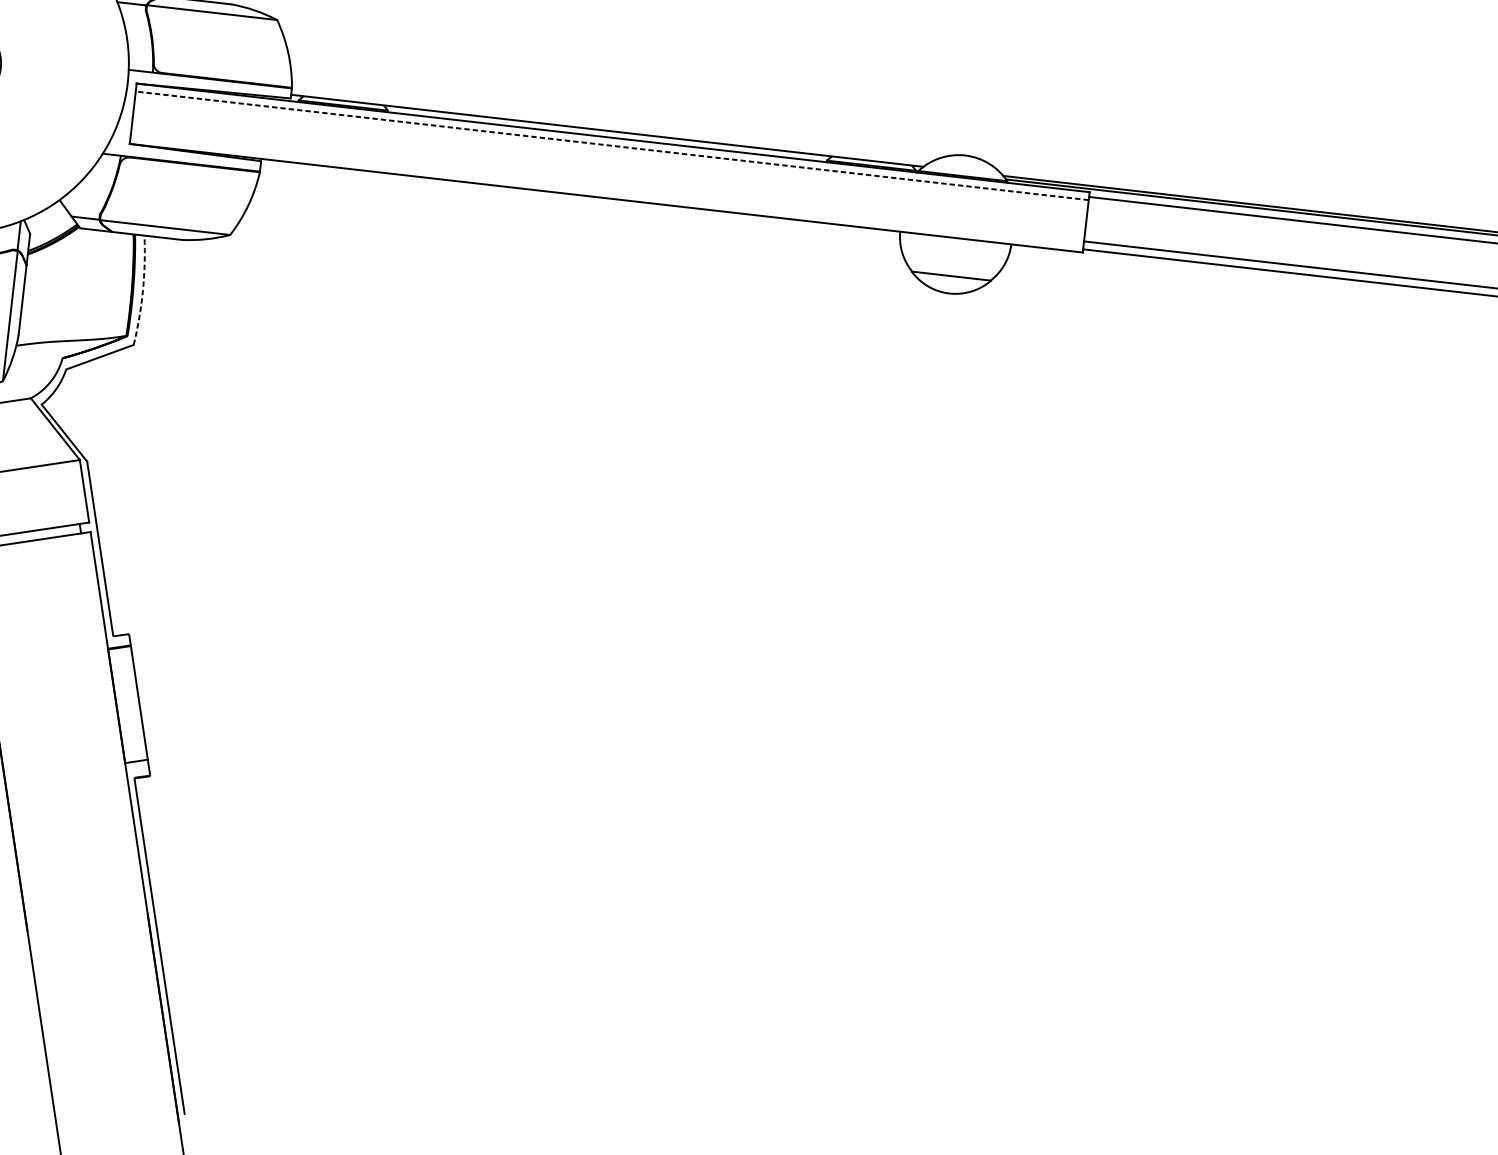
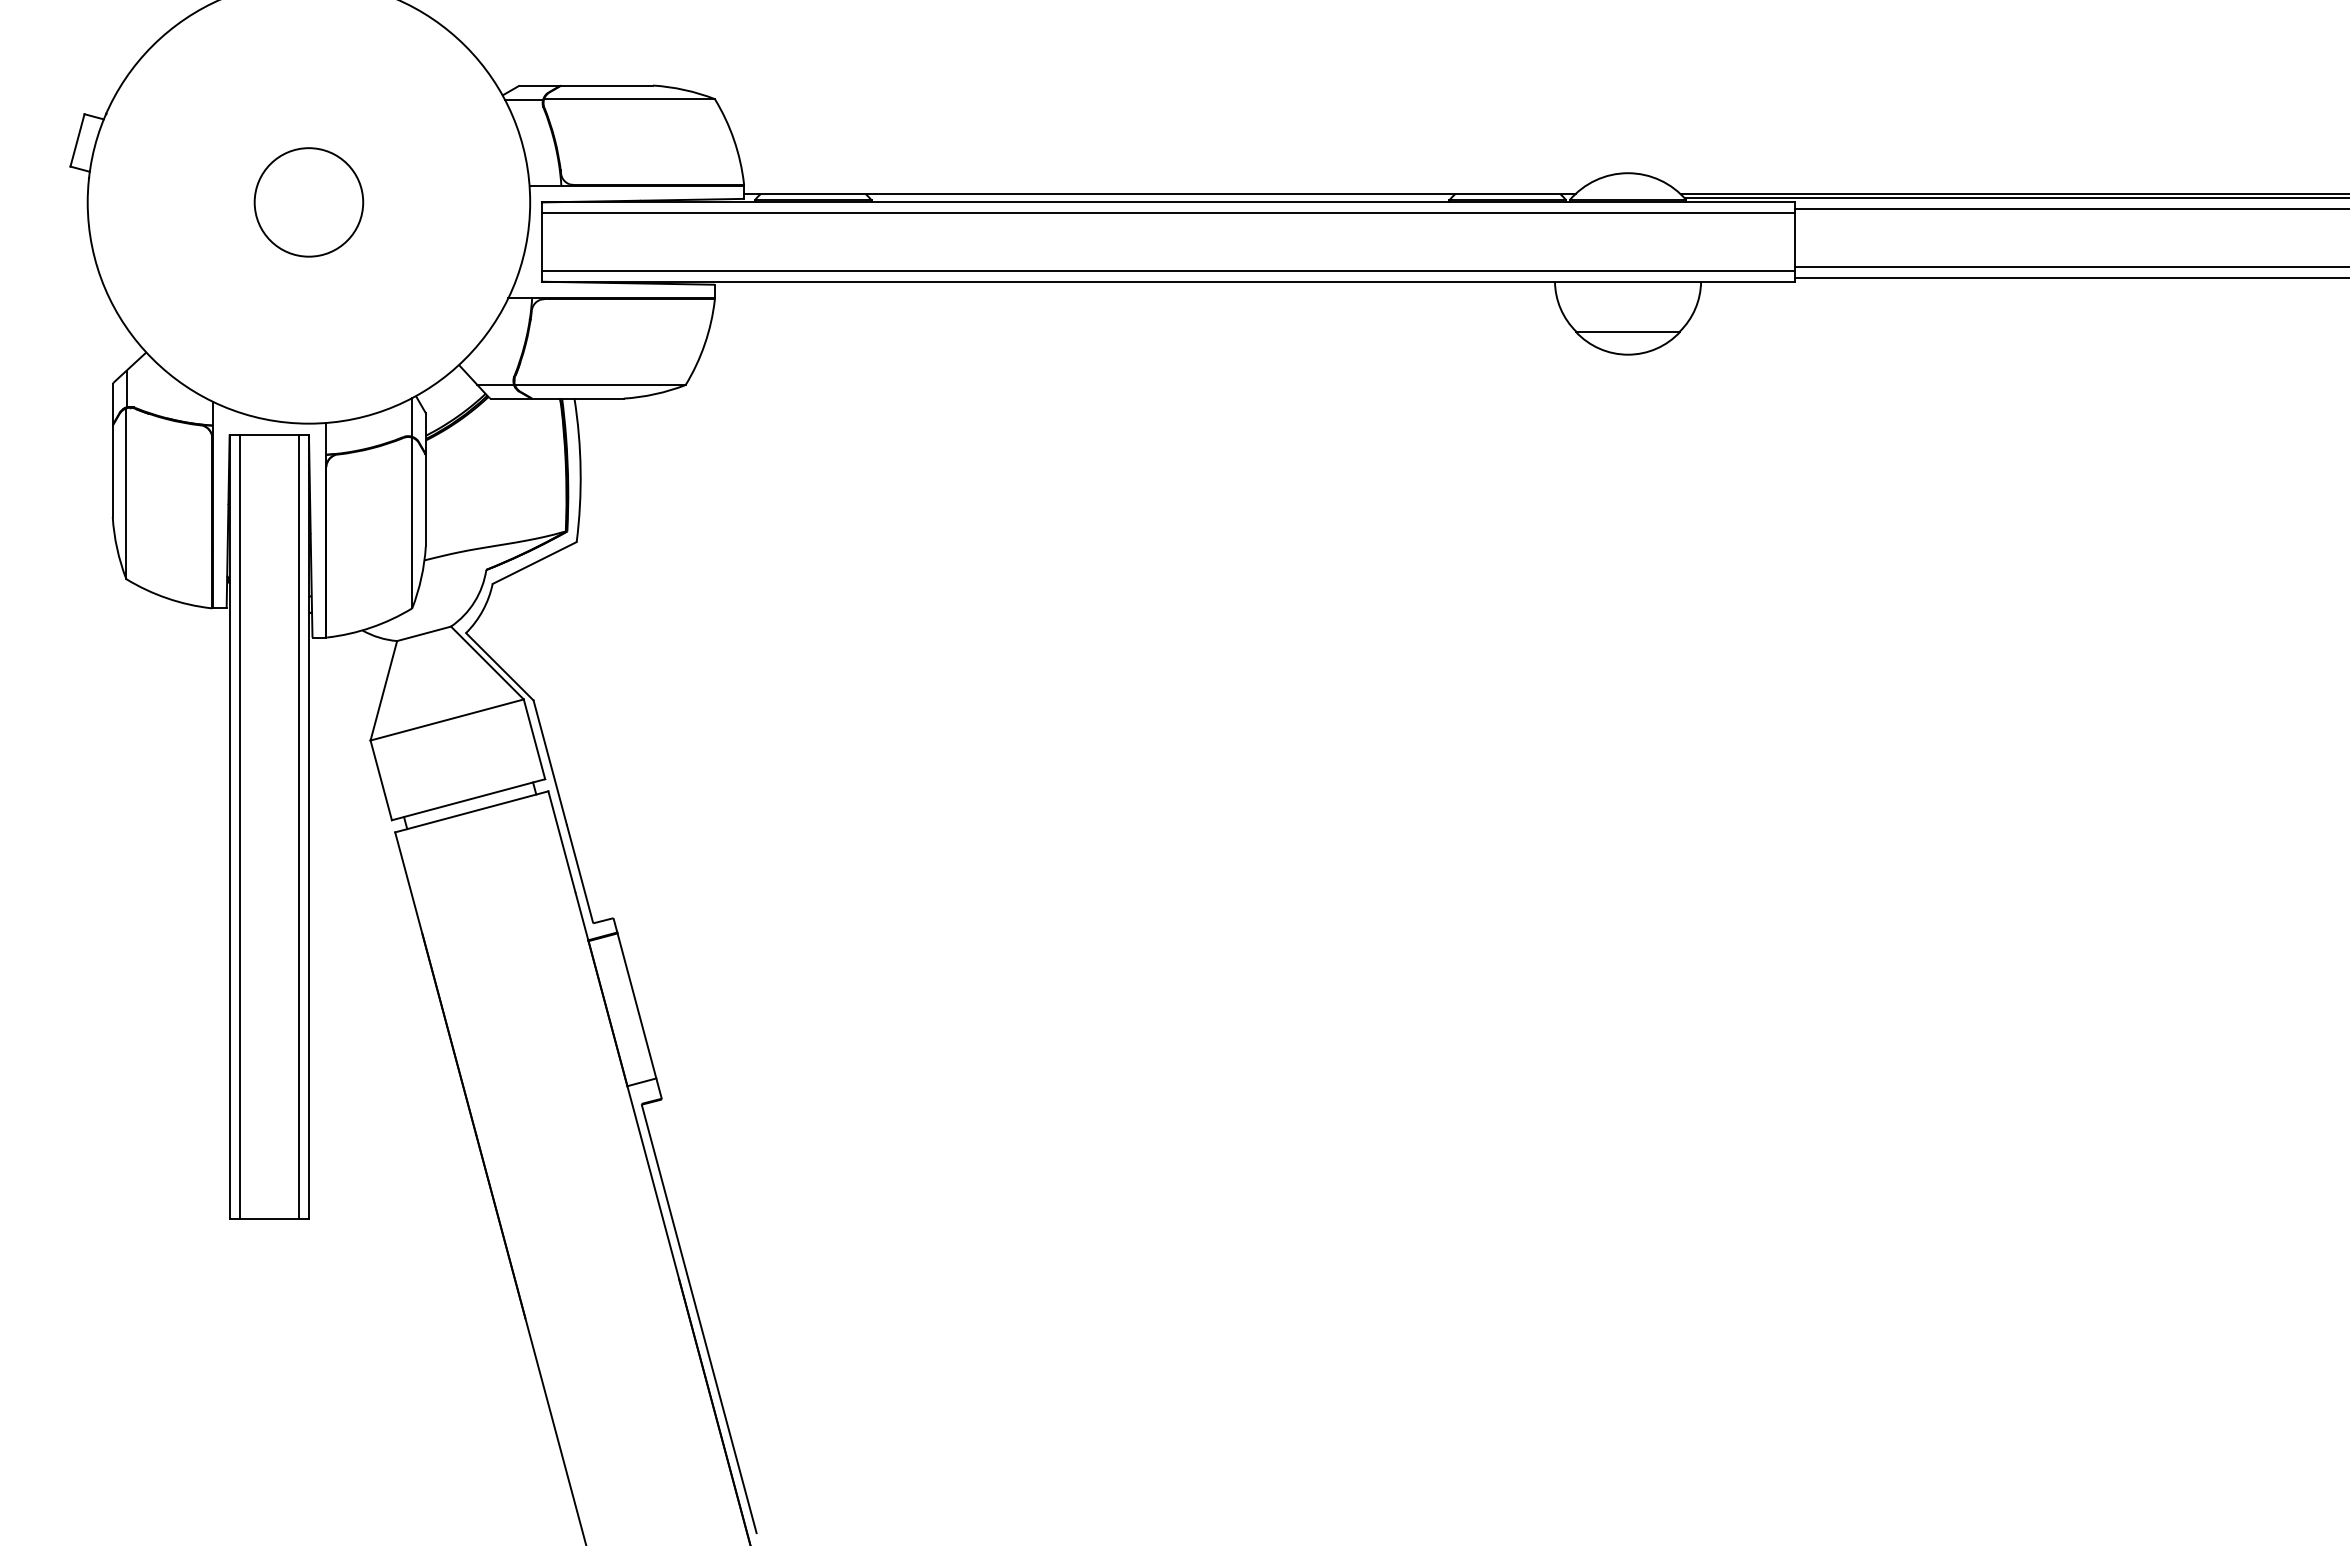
line: (612, 145) -> (1168, 212), dashed -> solid
line: (607, 190) -> (1168, 271), added
arc: (142, 290) -> (580, 470), dashed -> solid

